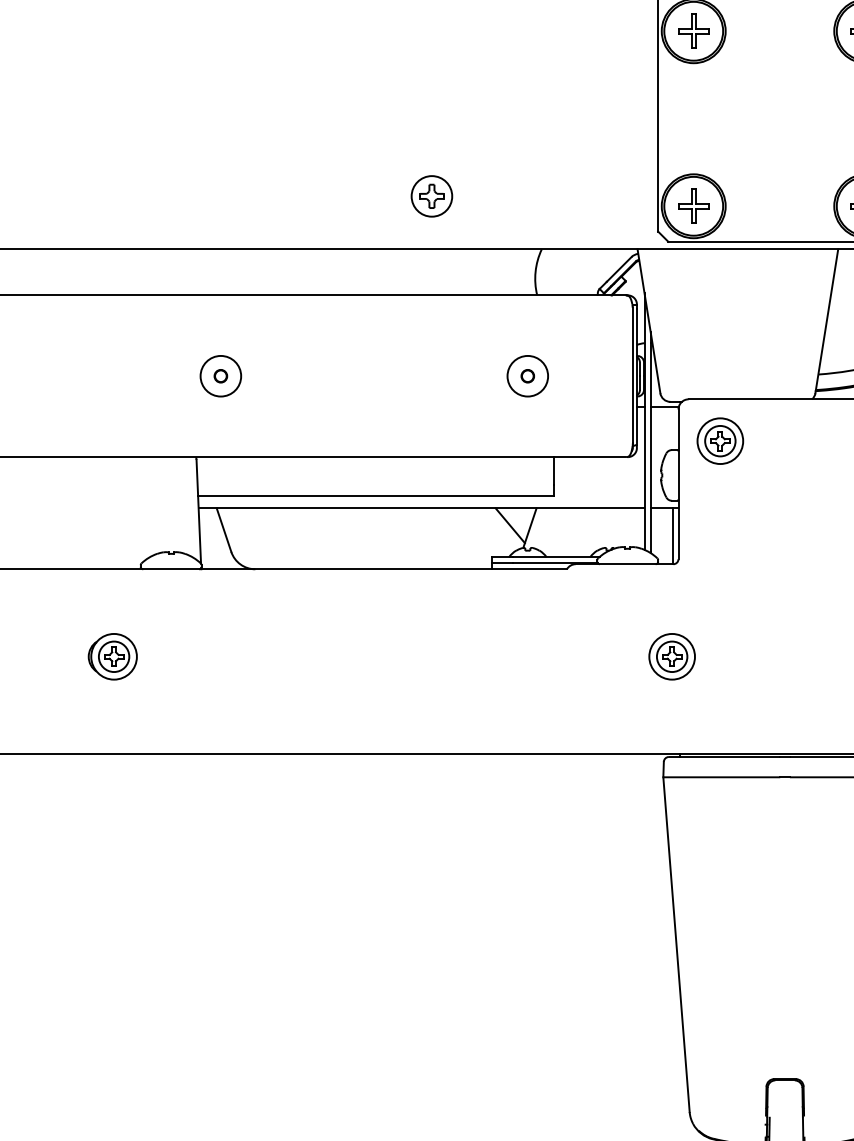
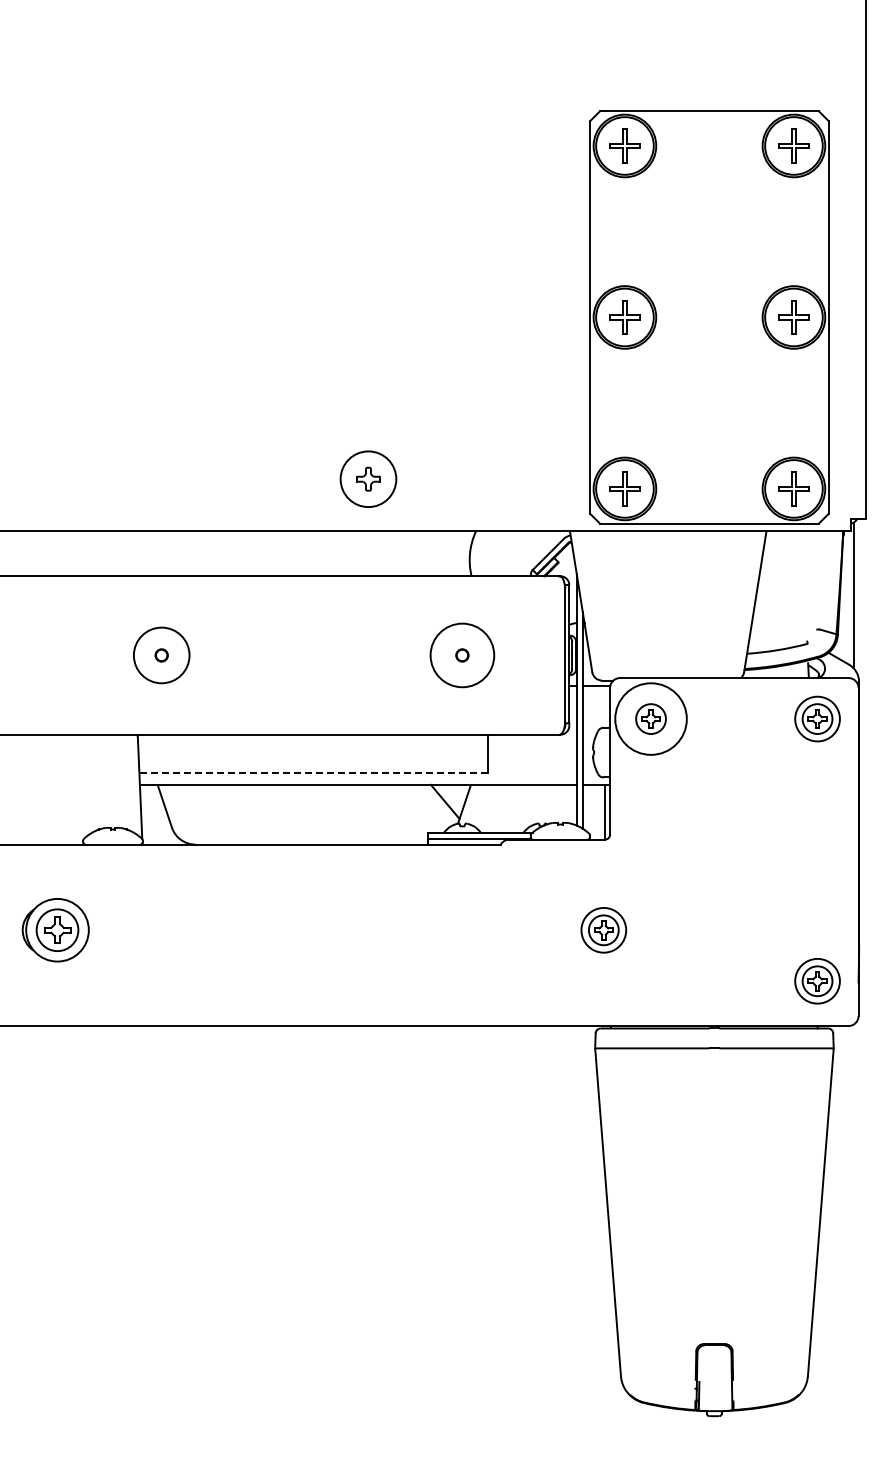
circle: (431, 196) -> (368, 479), size x1.4
circle: (220, 376) -> (161, 655), size x1.4
circle: (527, 376) -> (462, 655), size x1.6
circle: (719, 440) -> (650, 718), size x1.6
line: (375, 496) -> (313, 773), solid -> dashed
part: (112, 656) -> (55, 930), size x1.4

